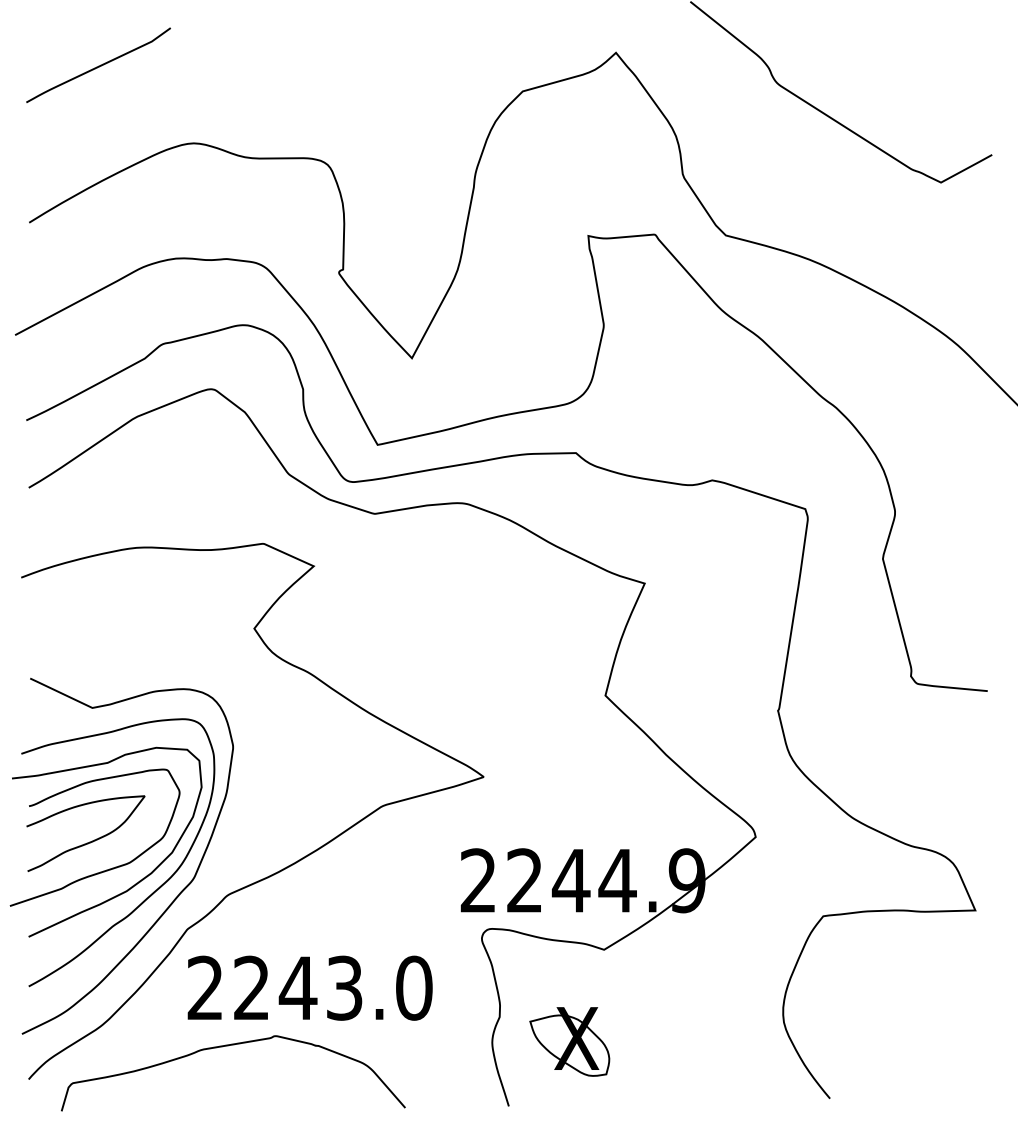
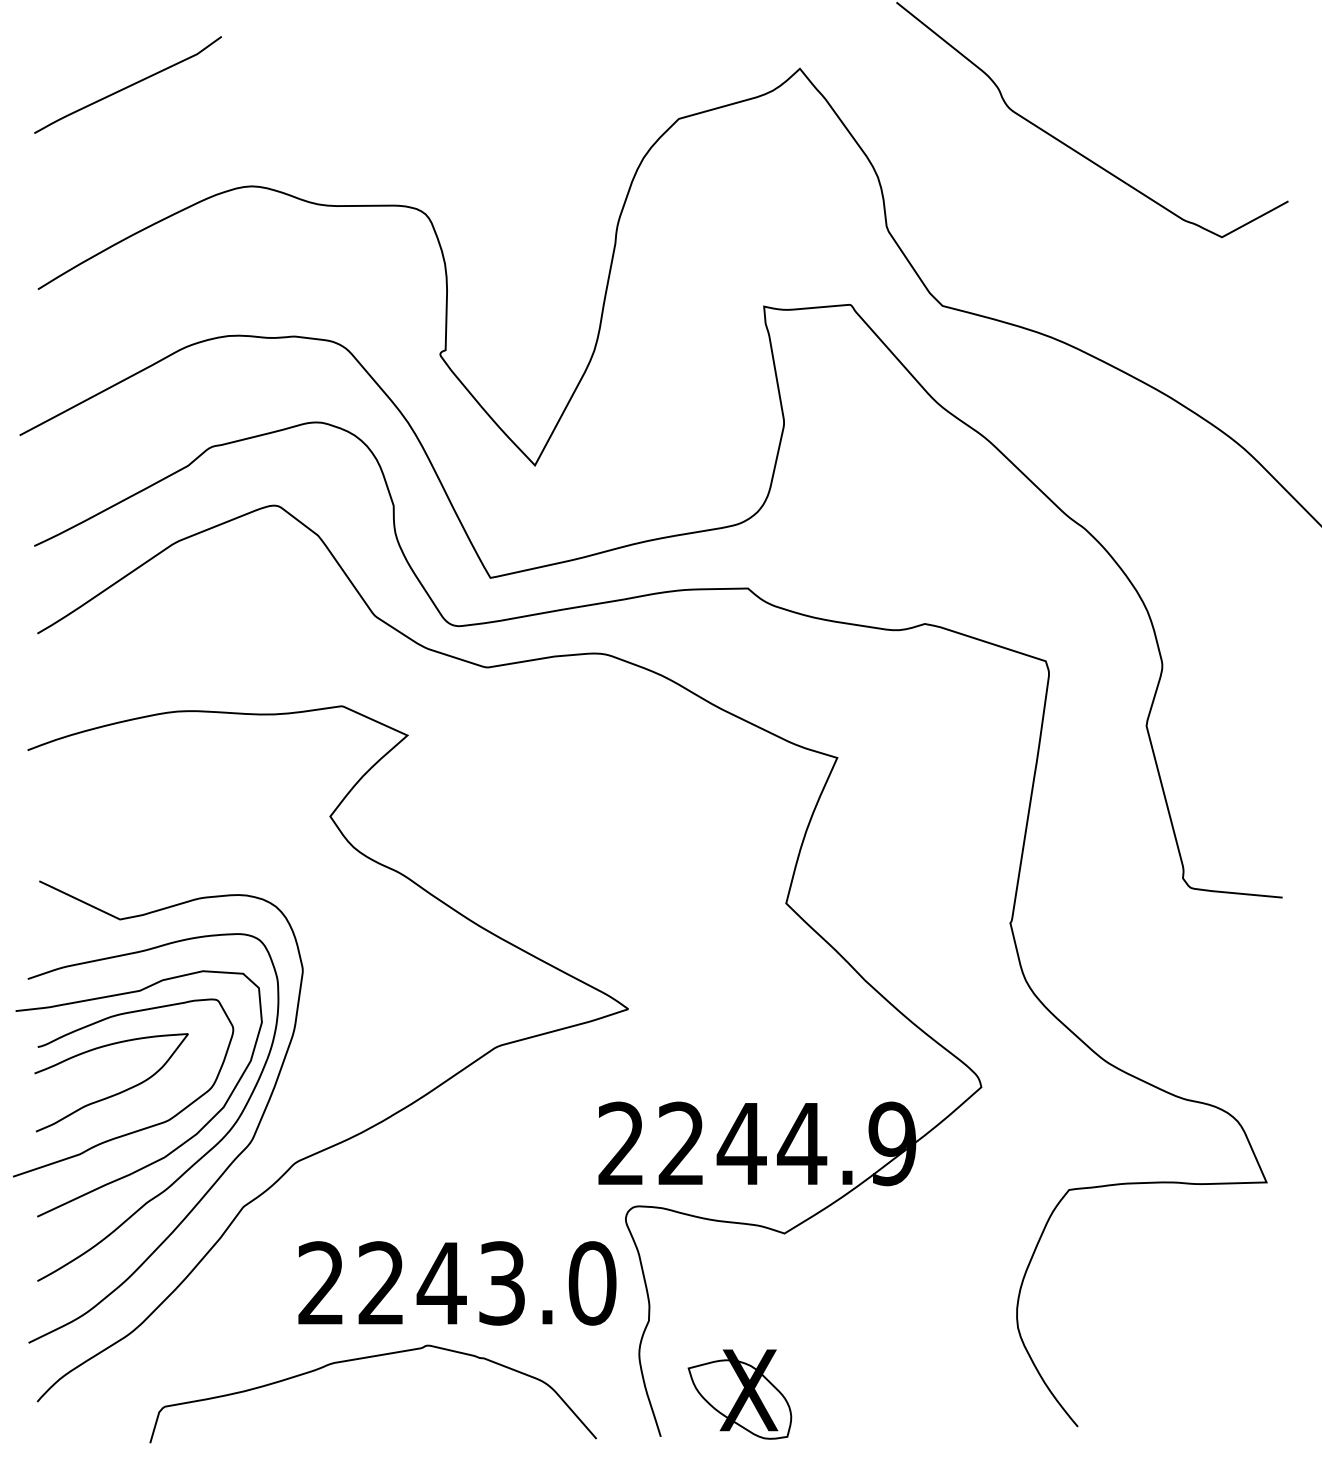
text: (309, 987) -> (456, 1282), moved
part: (569, 1041) -> (739, 1394), moved
curve: (228, 1046) -> (366, 1359), moved

